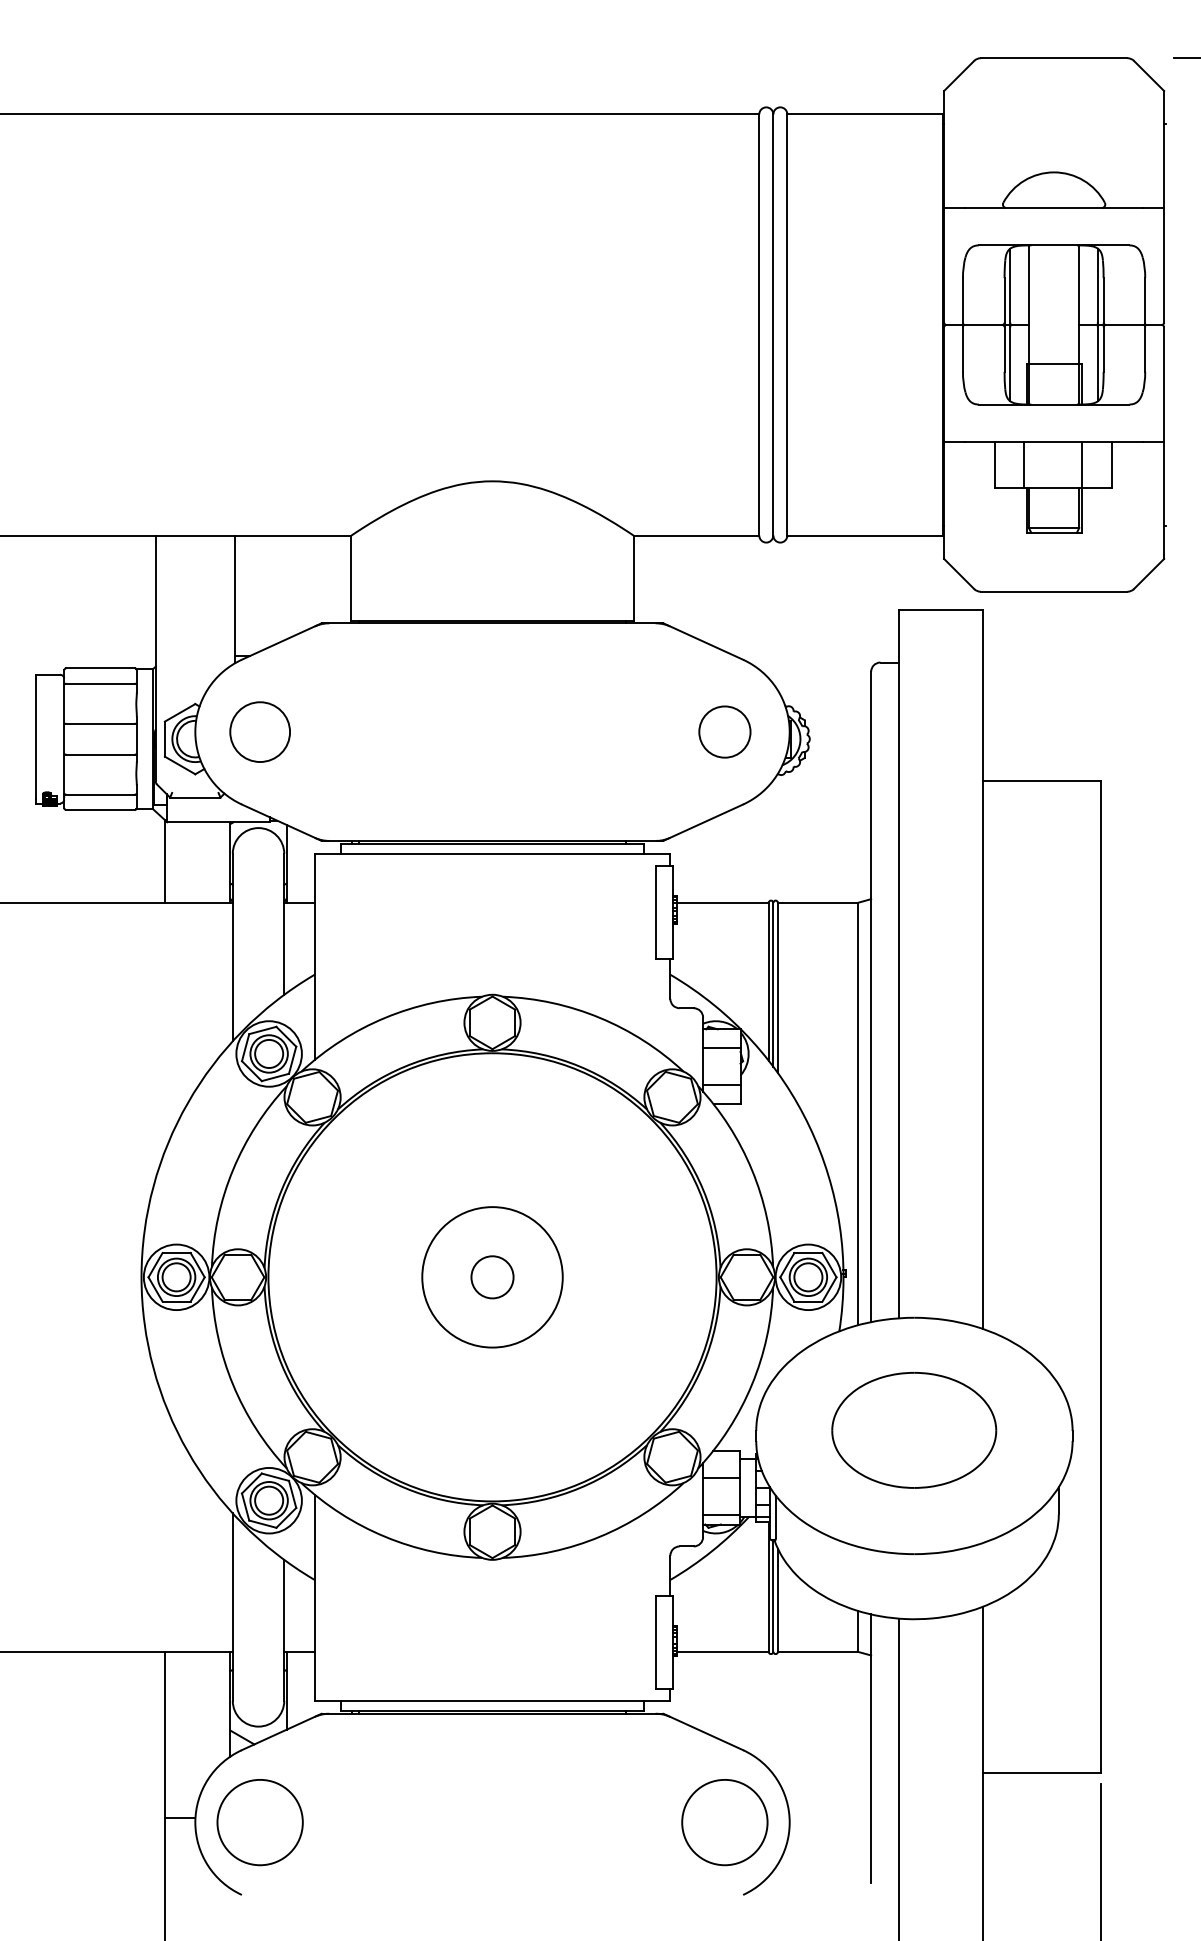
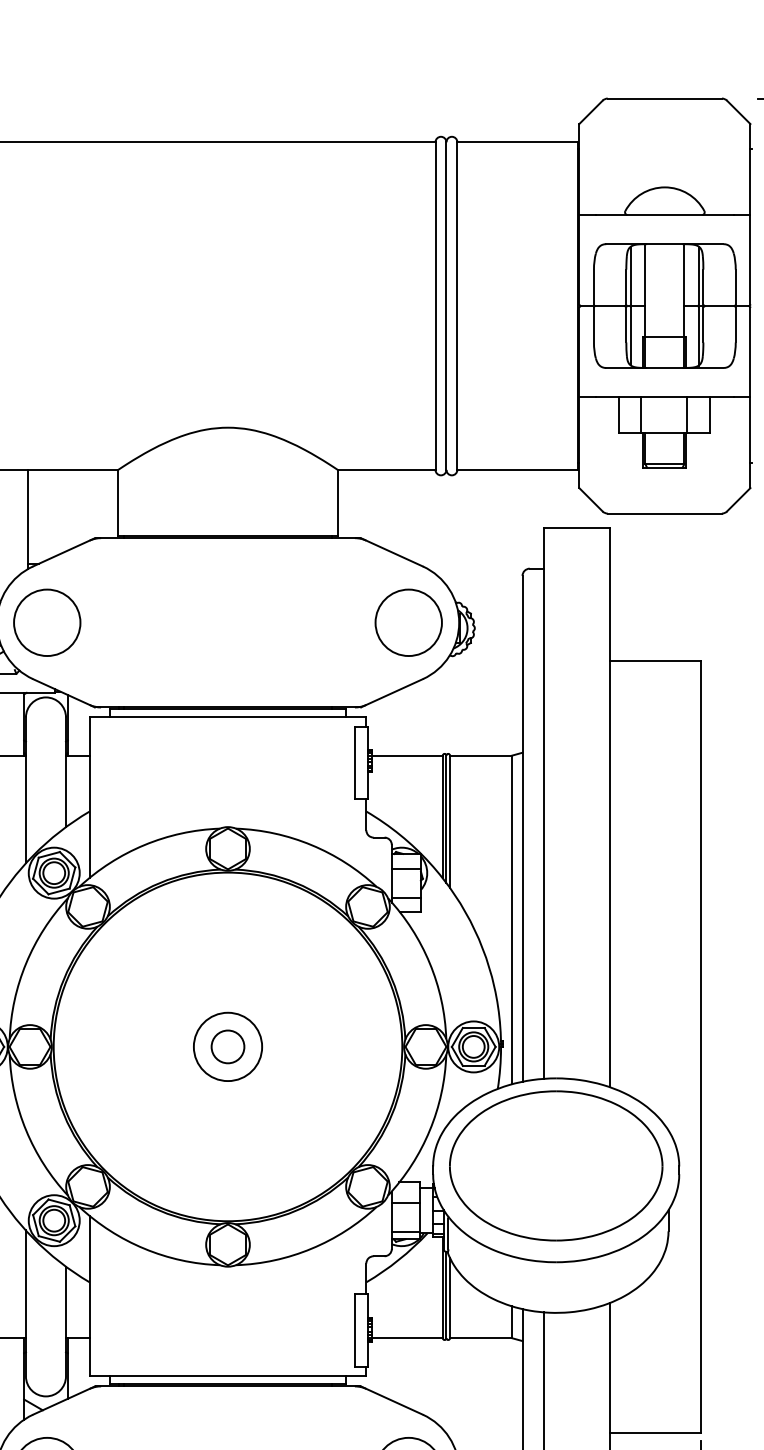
circle: (259, 731) -> (46, 622), size x1.43
circle: (724, 731) -> (408, 622), size x1.67
circle: (492, 1277) -> (227, 1047), size x0.62
part: (913, 1430) -> (555, 1166), size x1.67

